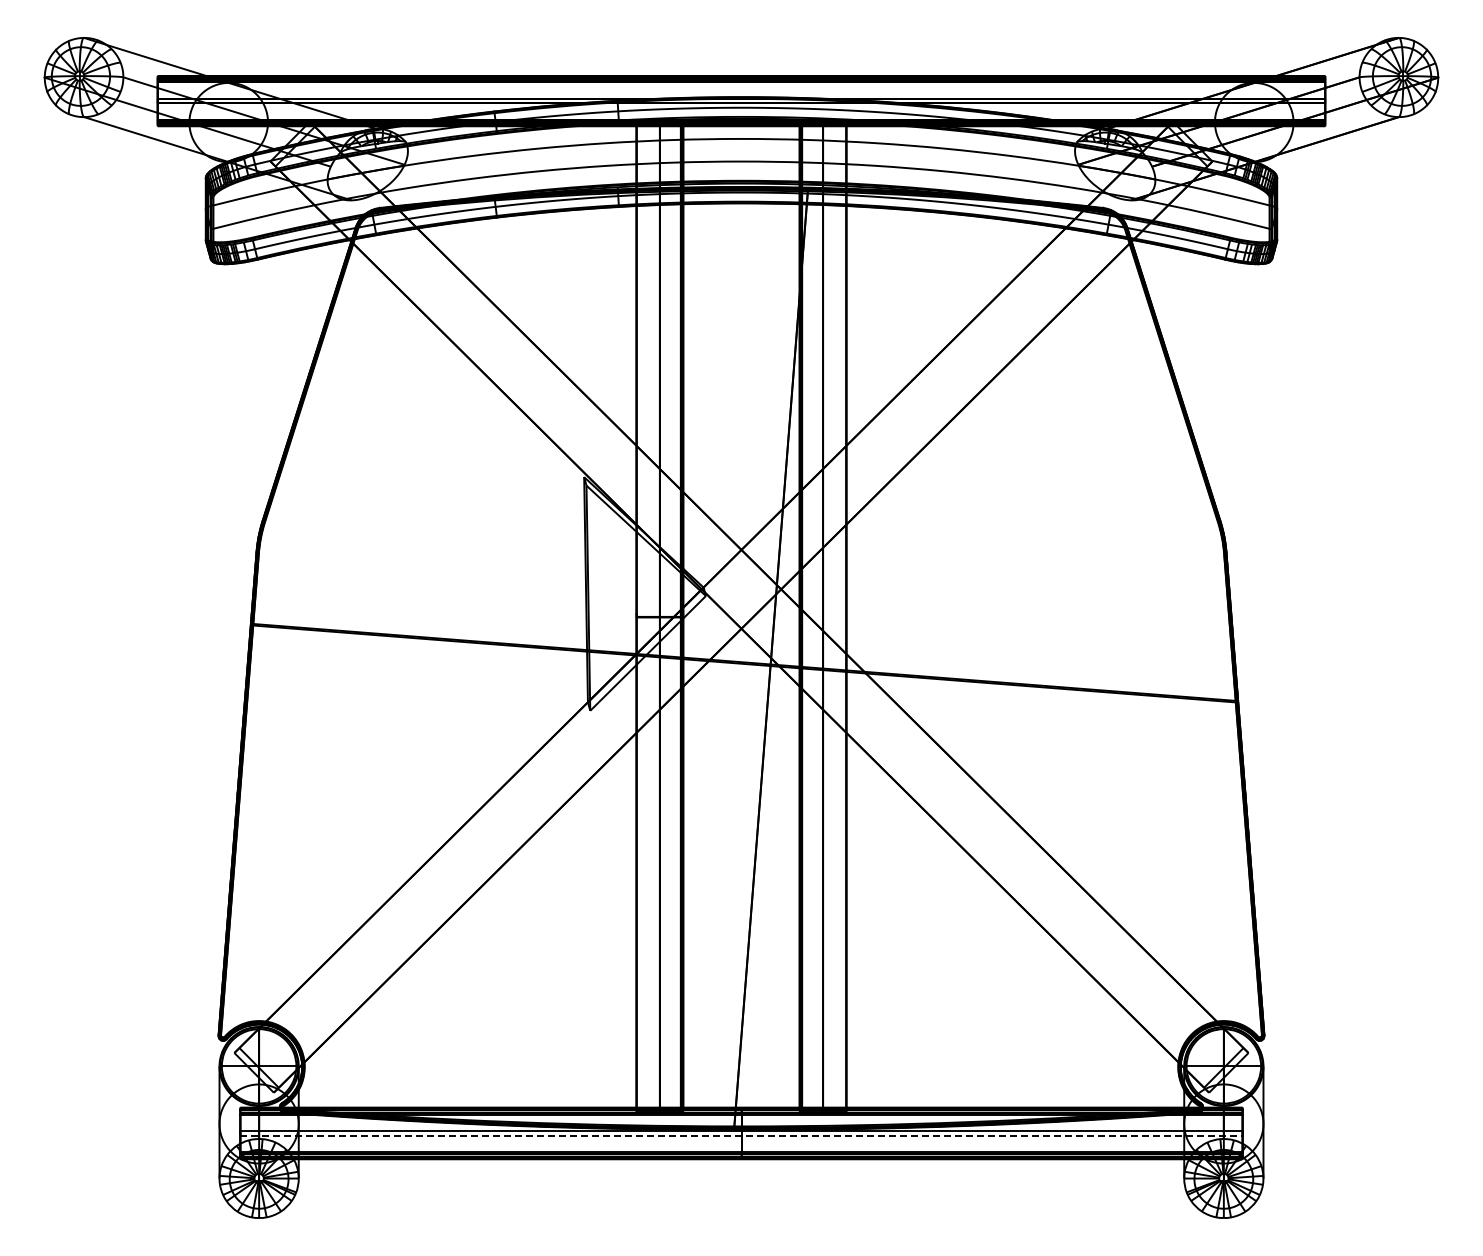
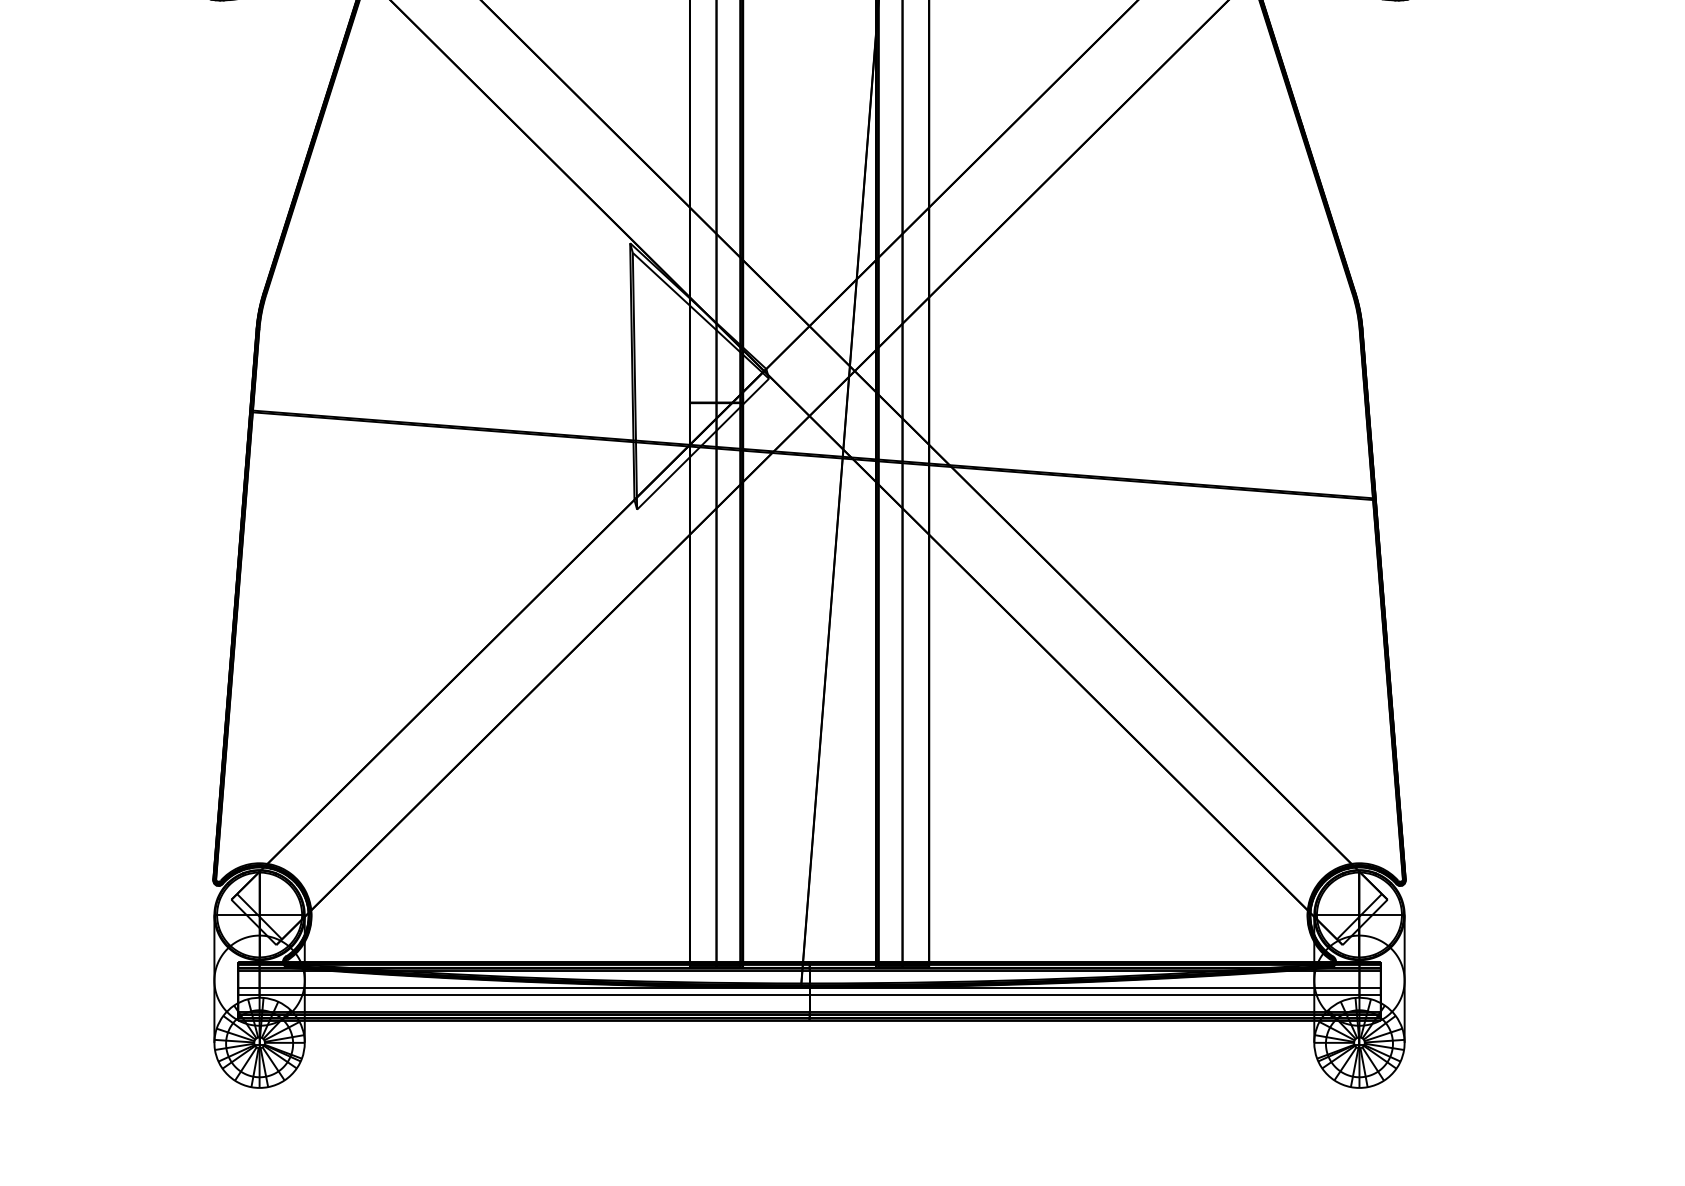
line: (741, 1136) -> (809, 994), dashed -> solid

